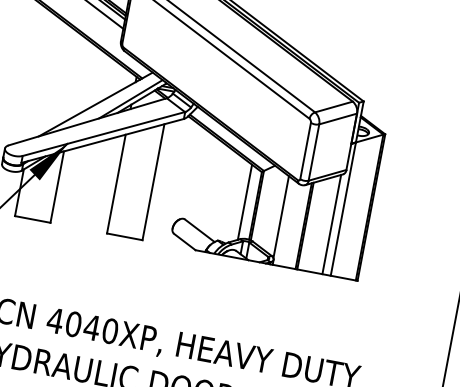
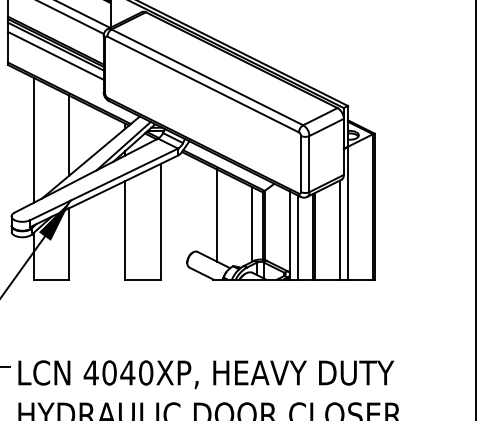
line: (41, 75) -> (33, 139), added
line: (77, 78) -> (68, 135), added
line: (210, 186) -> (216, 215), added
line: (289, 224) -> (298, 237), added

